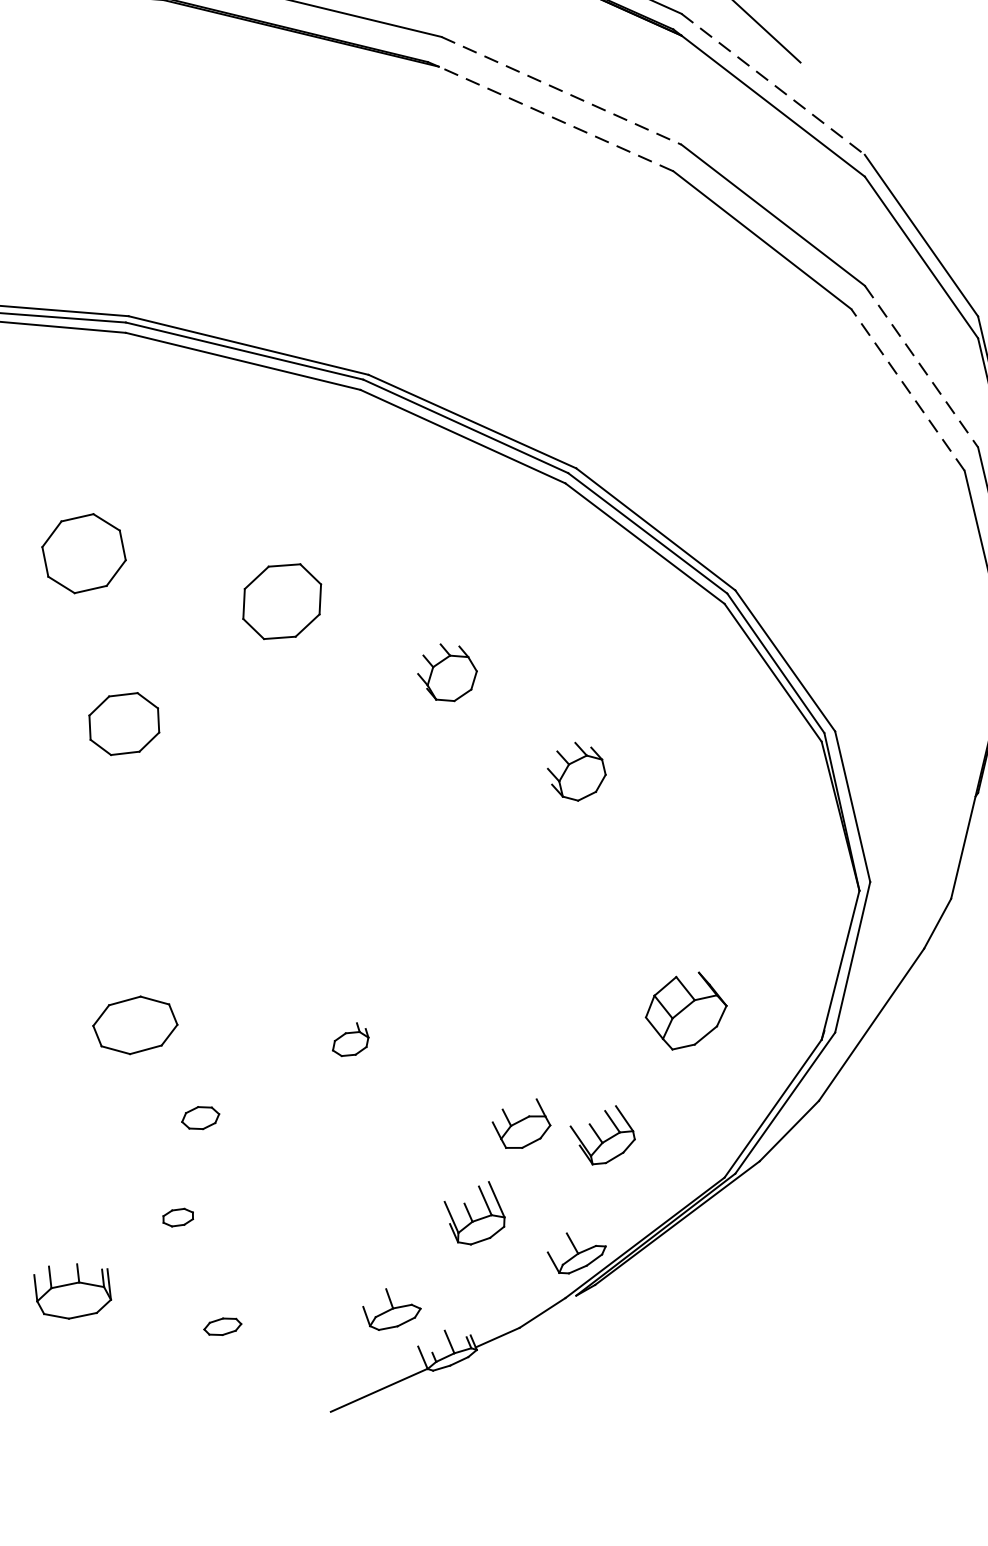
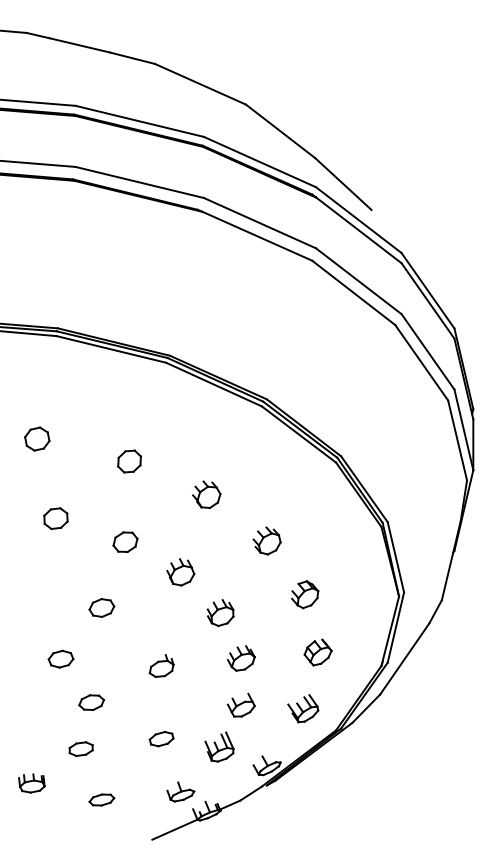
line: (772, 85) -> (358, 220), dashed -> solid
line: (562, 91) -> (260, 223), dashed -> solid
line: (556, 119) -> (257, 236), dashed -> solid
line: (922, 367) -> (428, 352), dashed -> solid
line: (907, 389) -> (421, 362), dashed -> solid
part: (84, 552) -> (37, 438), size x0.62
part: (281, 601) -> (129, 461), size x0.62
part: (123, 723) -> (55, 518), size x0.71
part: (273, 772) -> (125, 541), added
part: (391, 839) -> (180, 572), added
part: (659, 886) -> (305, 594), added
part: (221, 914) -> (101, 607), added
part: (476, 924) -> (220, 612), added
part: (684, 1010) -> (317, 652), size x0.71
part: (134, 1023) -> (60, 658), size x0.62
part: (521, 1023) -> (241, 658), added
part: (350, 1038) -> (161, 665), size x1.43
part: (200, 1117) -> (91, 702), size x1.43
part: (603, 1134) -> (303, 708), moved
part: (350, 1197) -> (161, 739), added
part: (176, 1216) -> (80, 748), size x1.67
part: (71, 1291) -> (31, 783), size x0.71
part: (221, 1325) -> (101, 799), size x1.43

